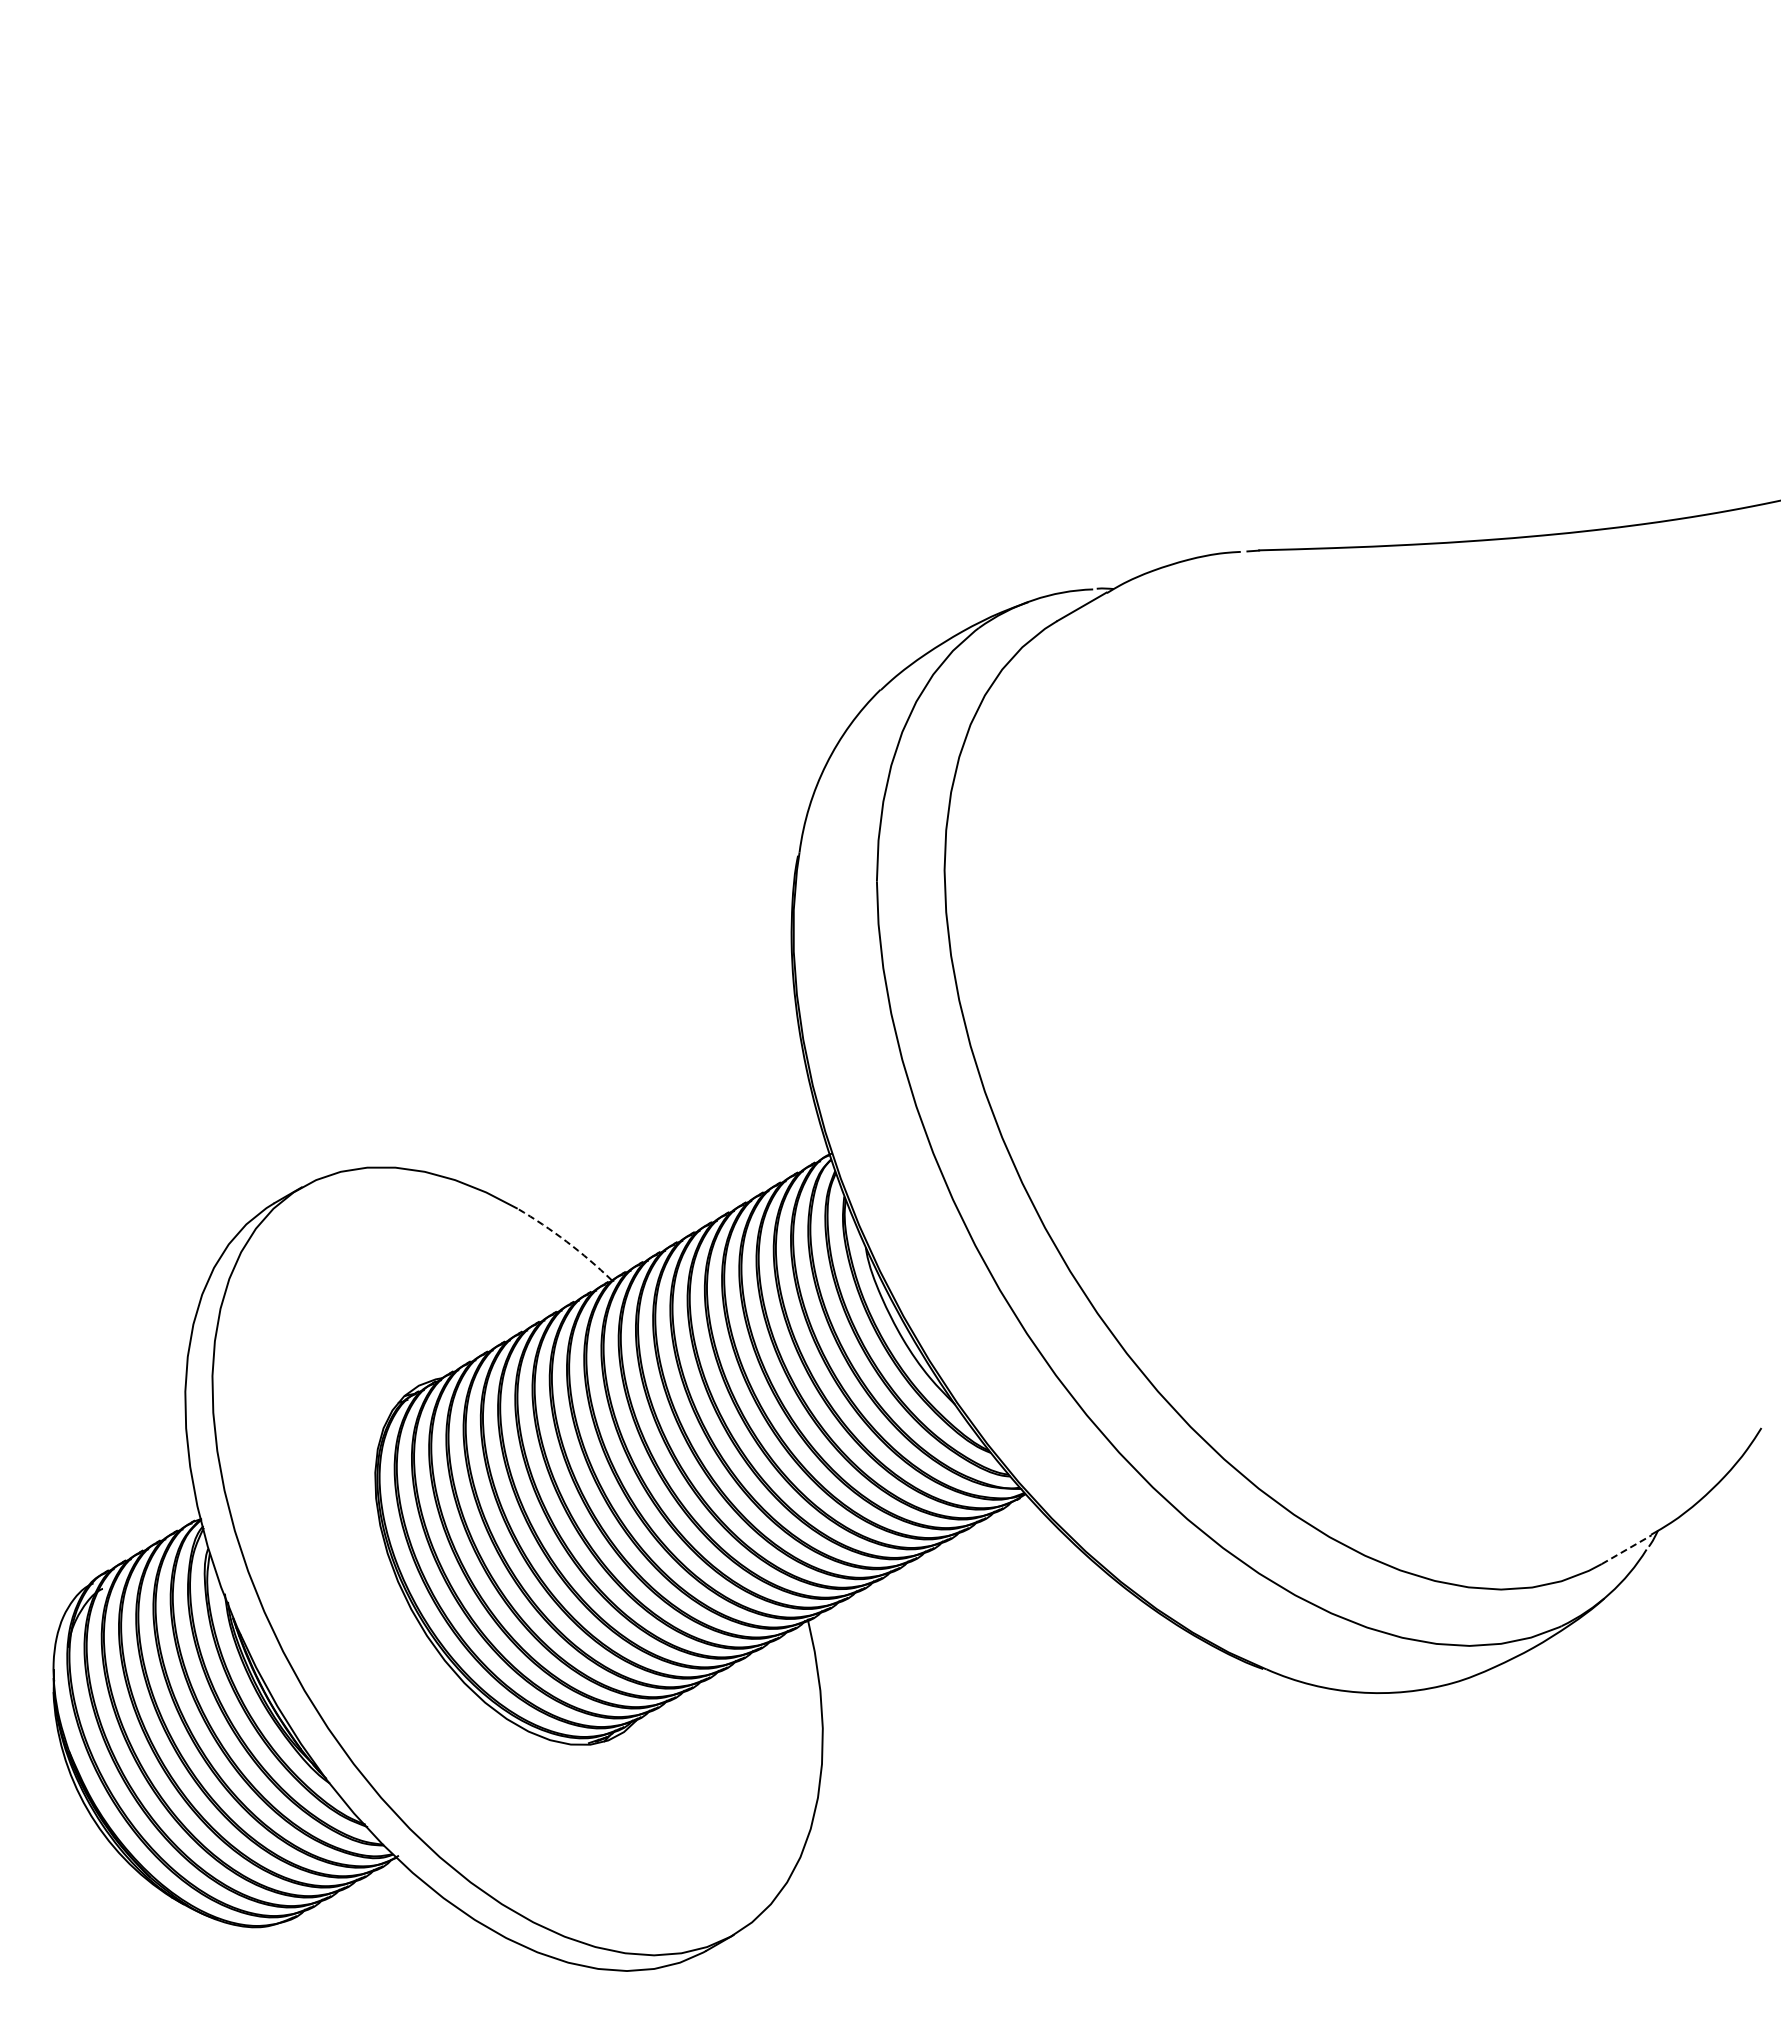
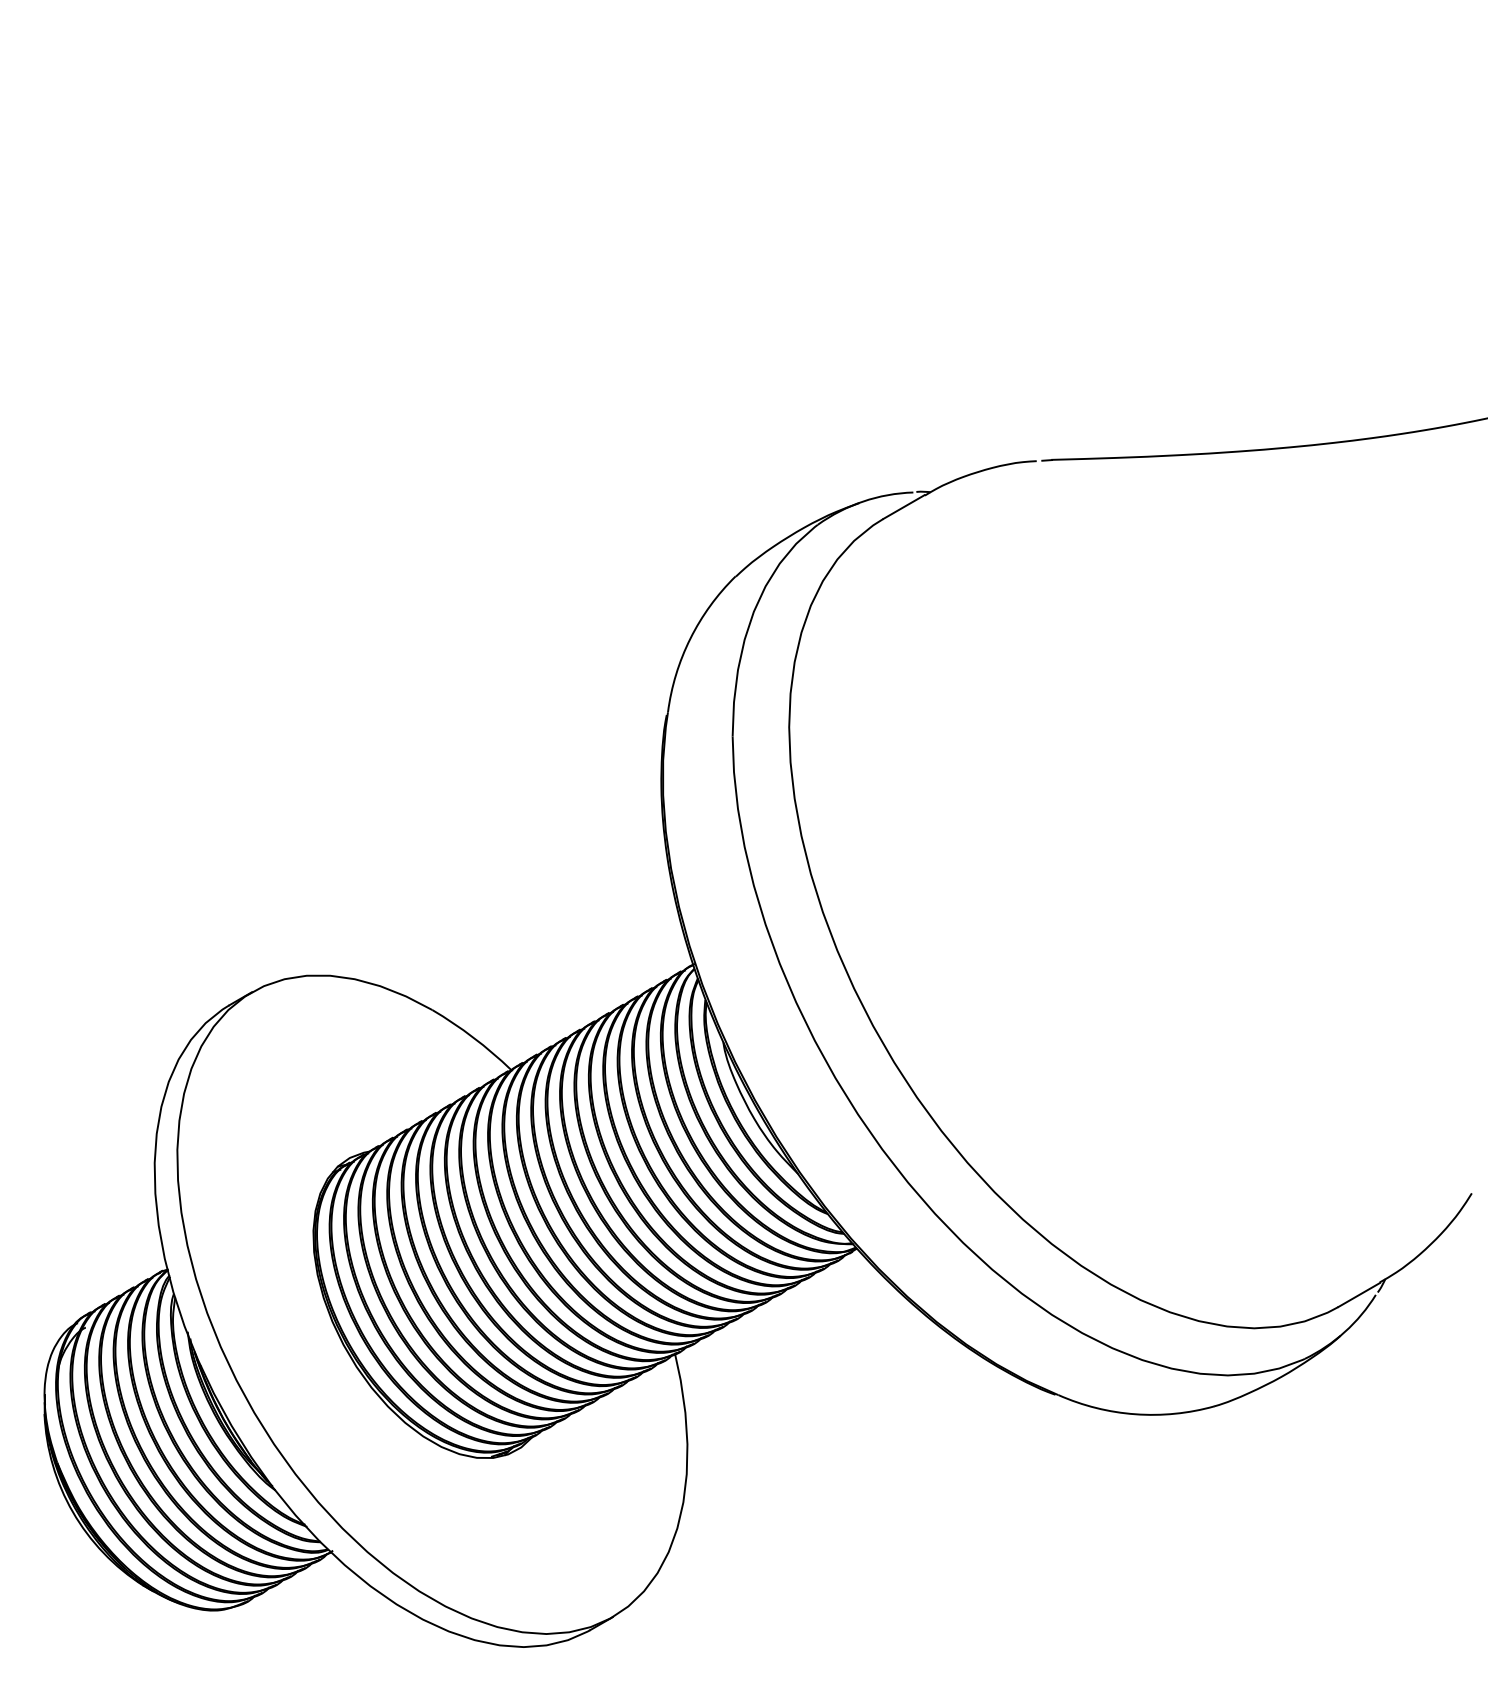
arc: (566, 1241) -> (473, 1037), dashed -> solid
line: (1626, 1549) -> (1359, 1294), dashed -> solid

